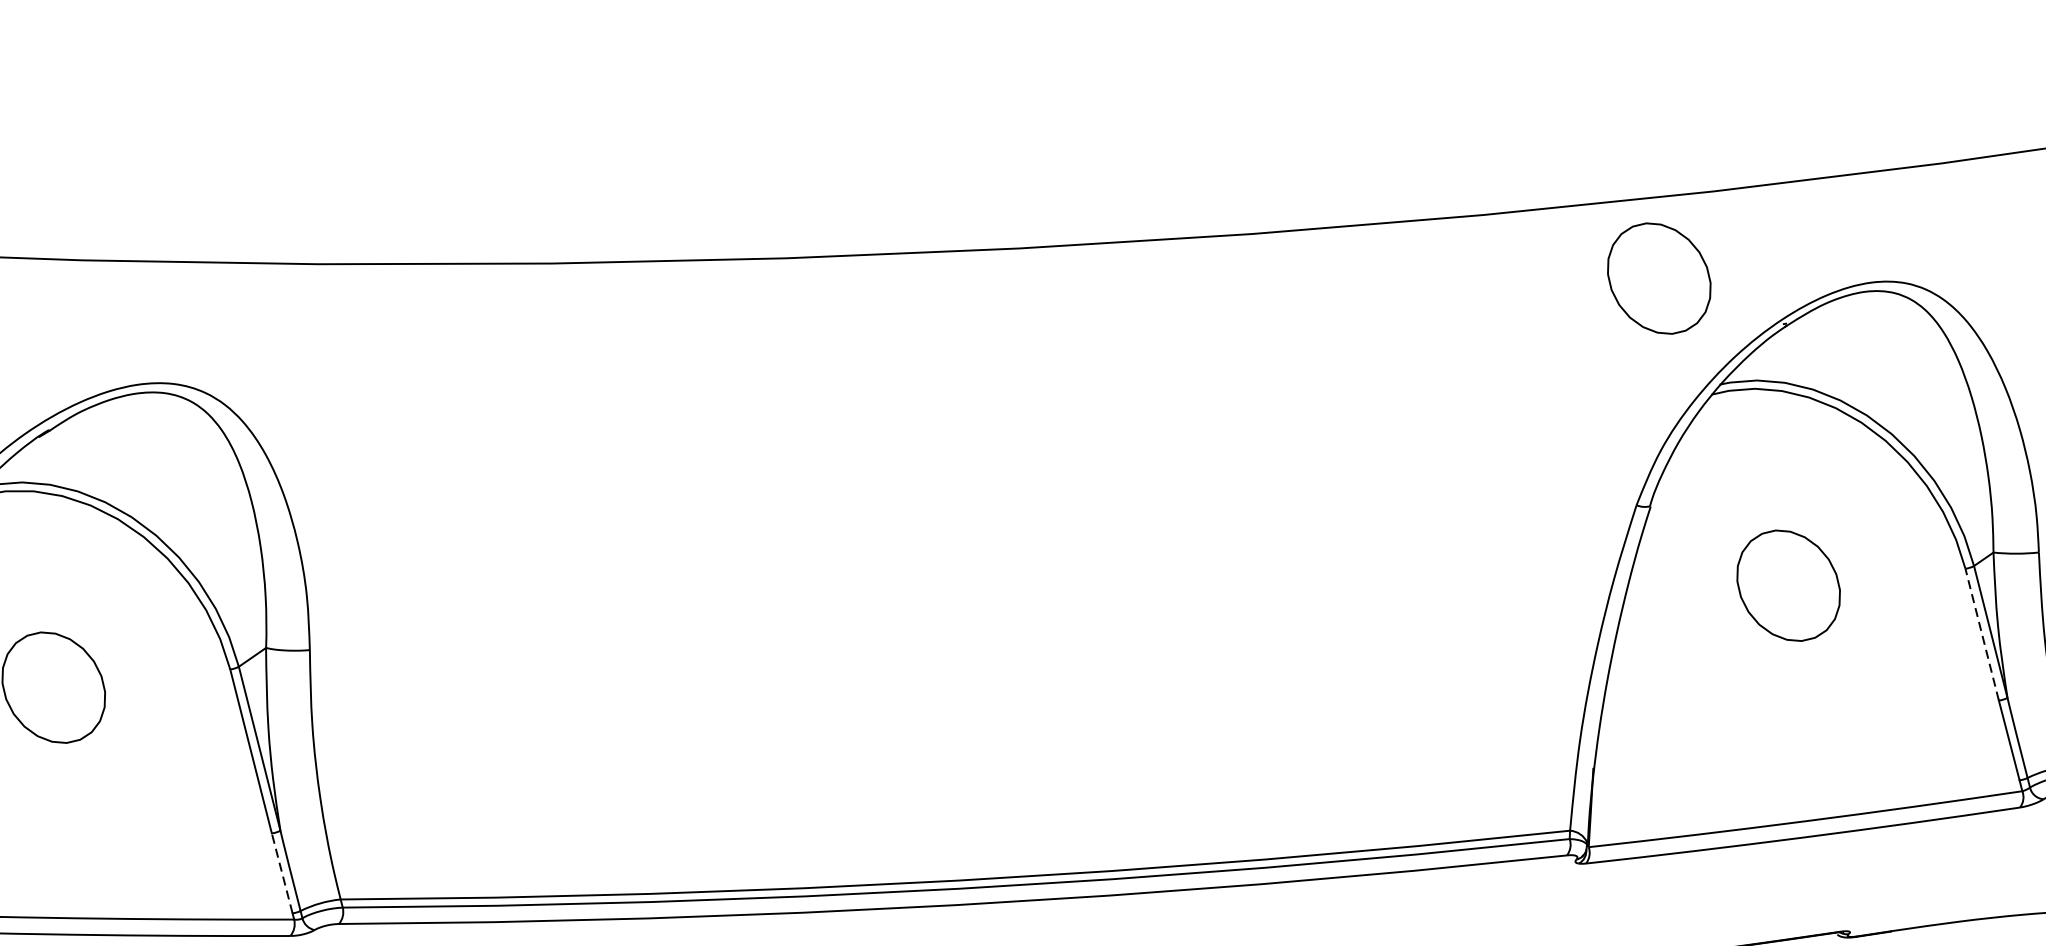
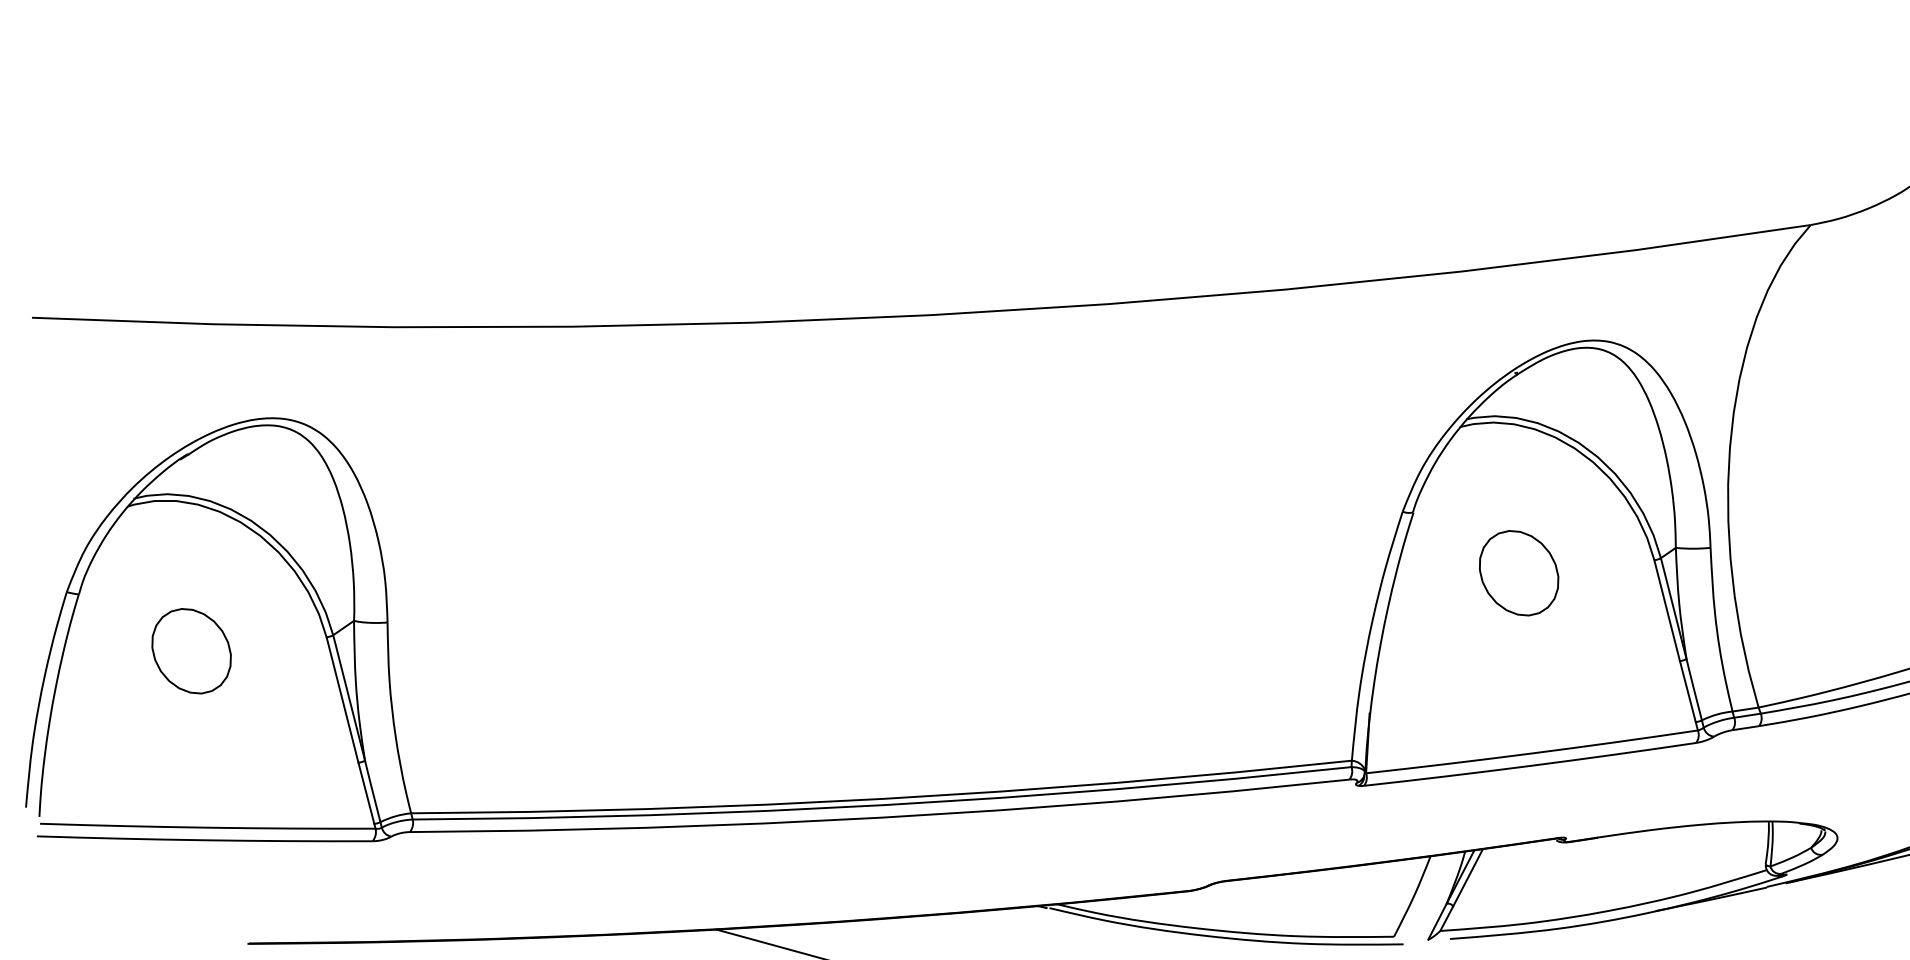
part: (1659, 278) -> (1420, 338), removed
line: (1982, 634) -> (1667, 610), dashed -> solid
line: (282, 873) -> (366, 793), dashed -> solid

